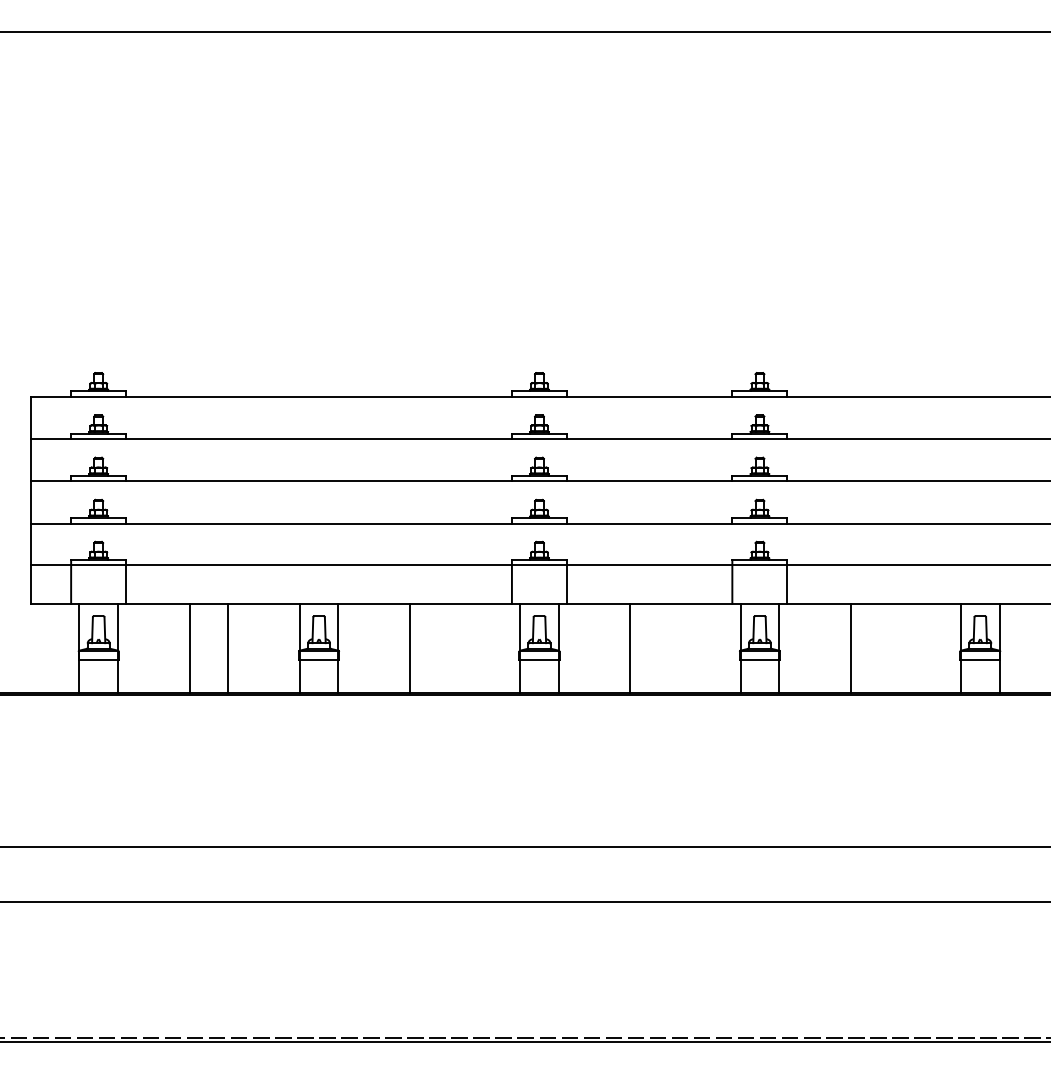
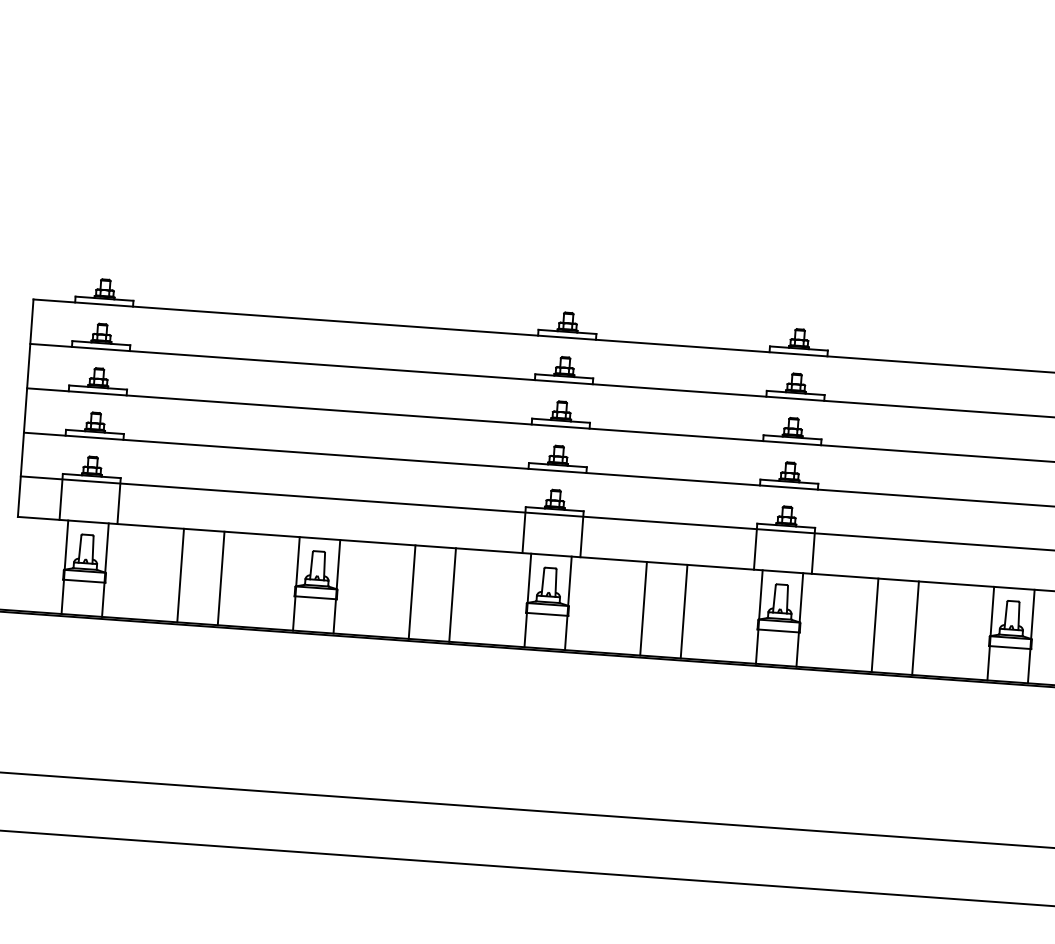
line: (448, 647) -> (452, 594), added
line: (668, 647) -> (683, 610), added
line: (889, 647) -> (915, 627), added

